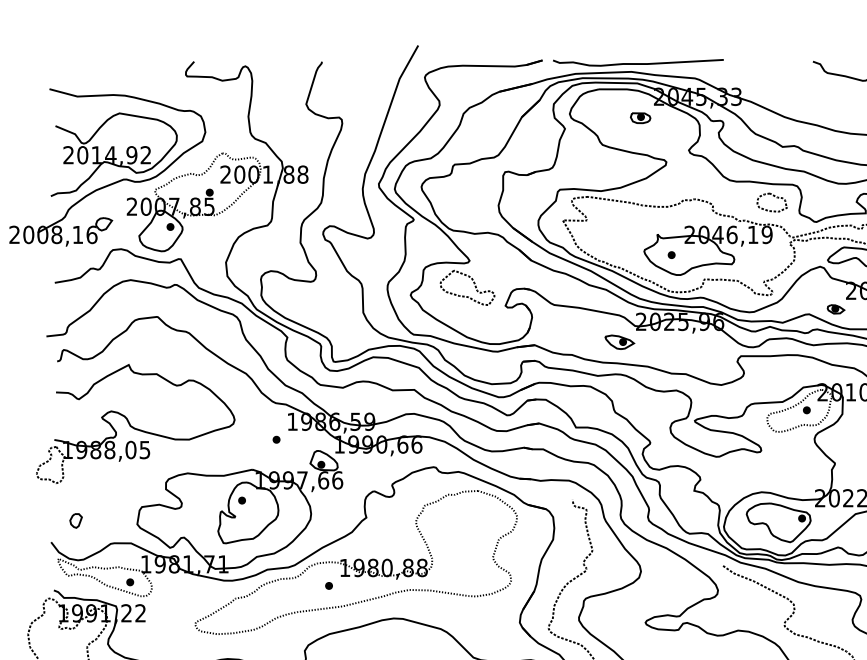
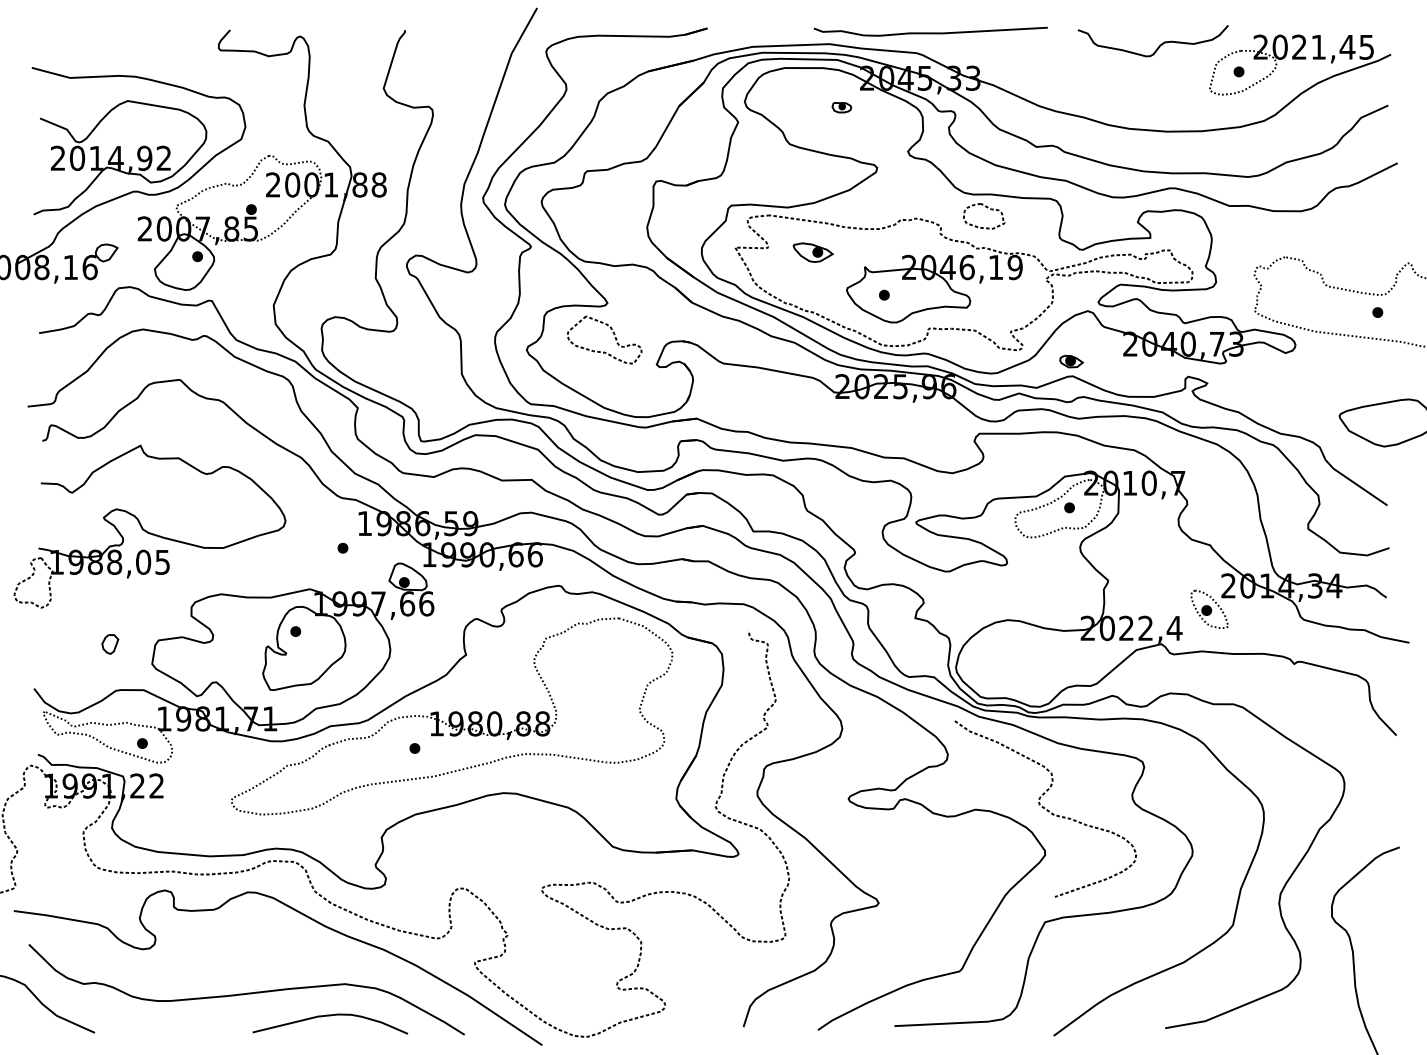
curve: (638, 63) -> (930, 32), moved
part: (640, 118) -> (841, 107), size x0.7
part: (774, 196) -> (987, 208), moved
part: (835, 309) -> (1071, 361), moved
part: (619, 342) -> (813, 252), moved
part: (76, 520) -> (110, 644), moved
part: (778, 522) -> (1030, 661), removed

